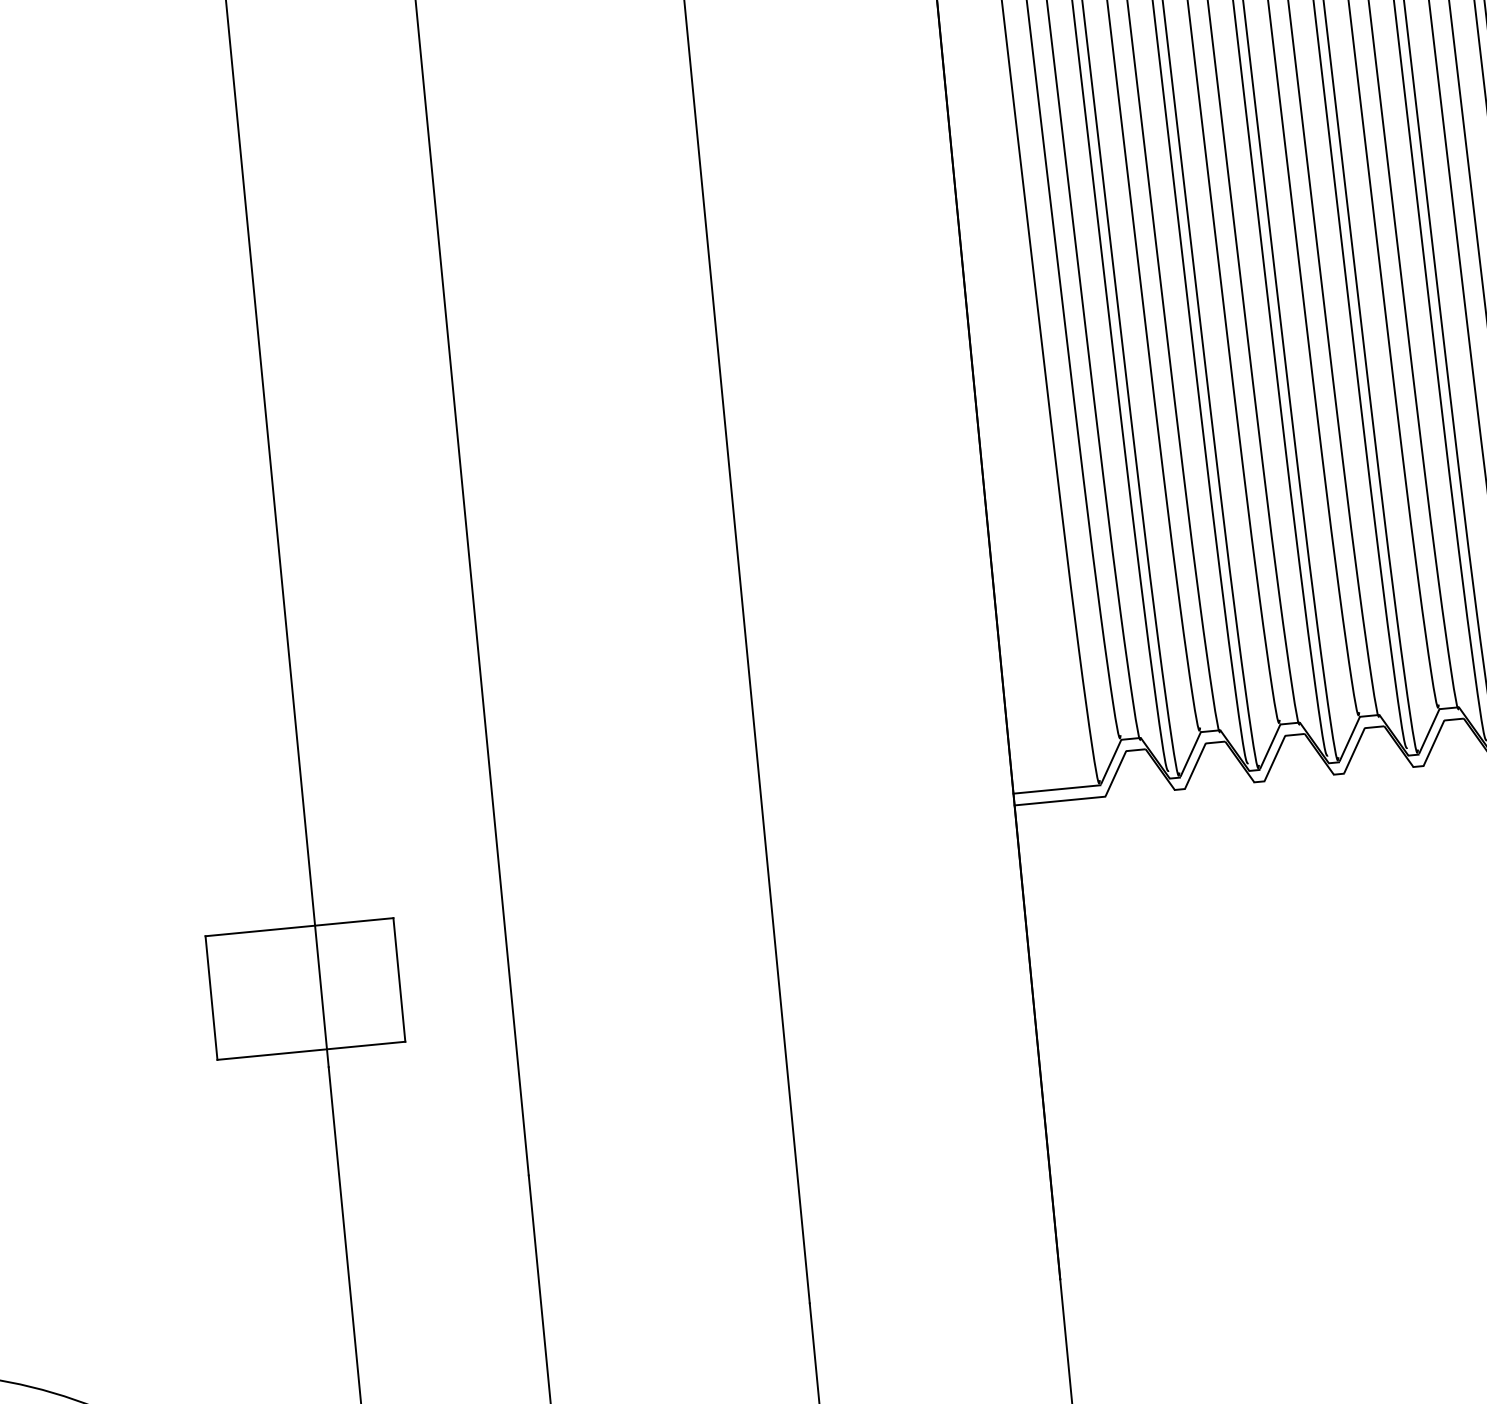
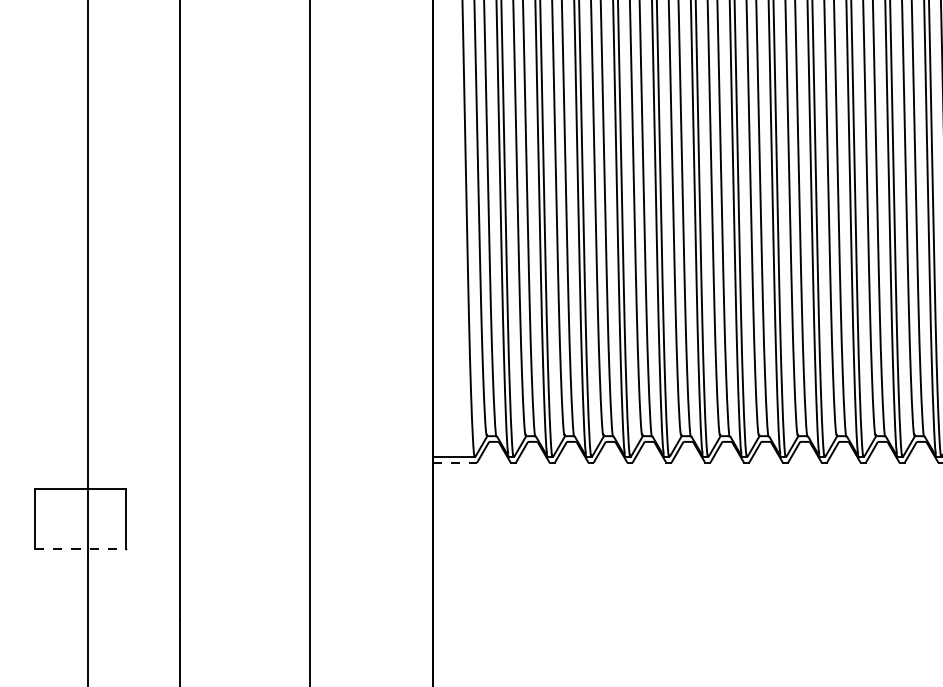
line: (1061, 799) -> (455, 462), solid -> dashed
line: (311, 1051) -> (80, 549), solid -> dashed

